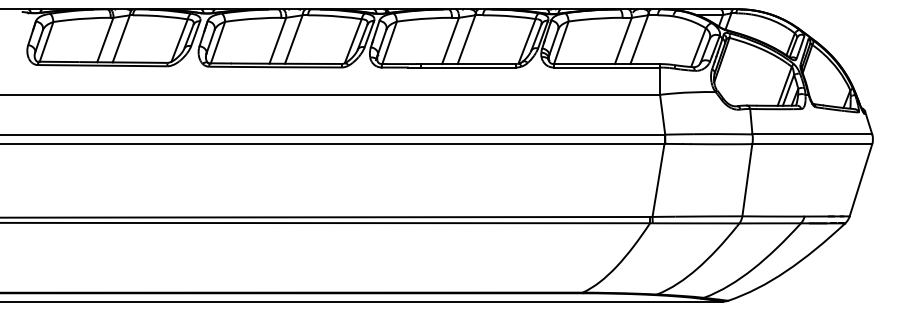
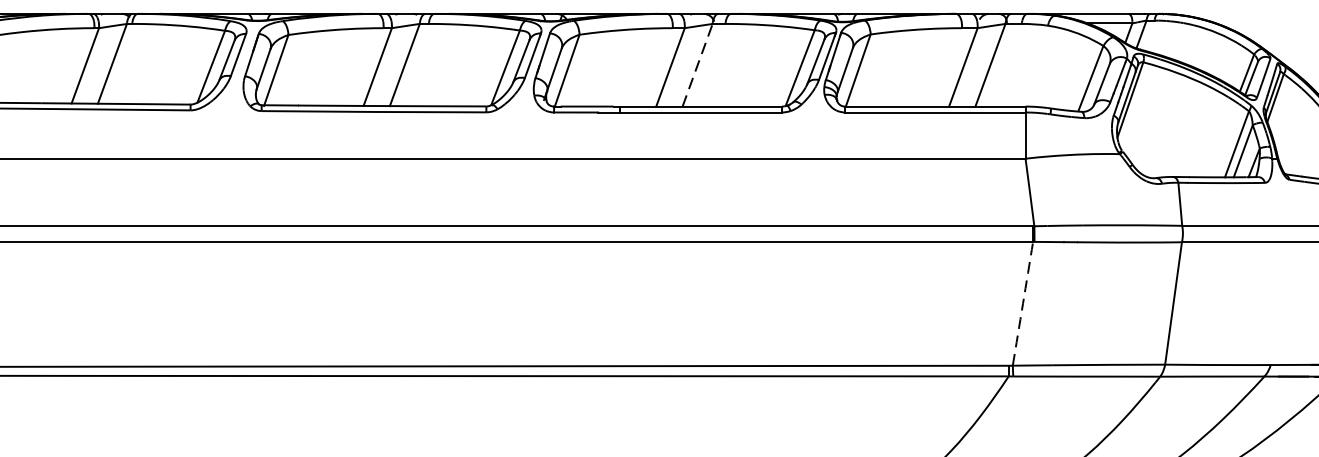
line: (466, 39) -> (697, 64), solid -> dashed
arc: (658, 180) -> (1022, 303), solid -> dashed

